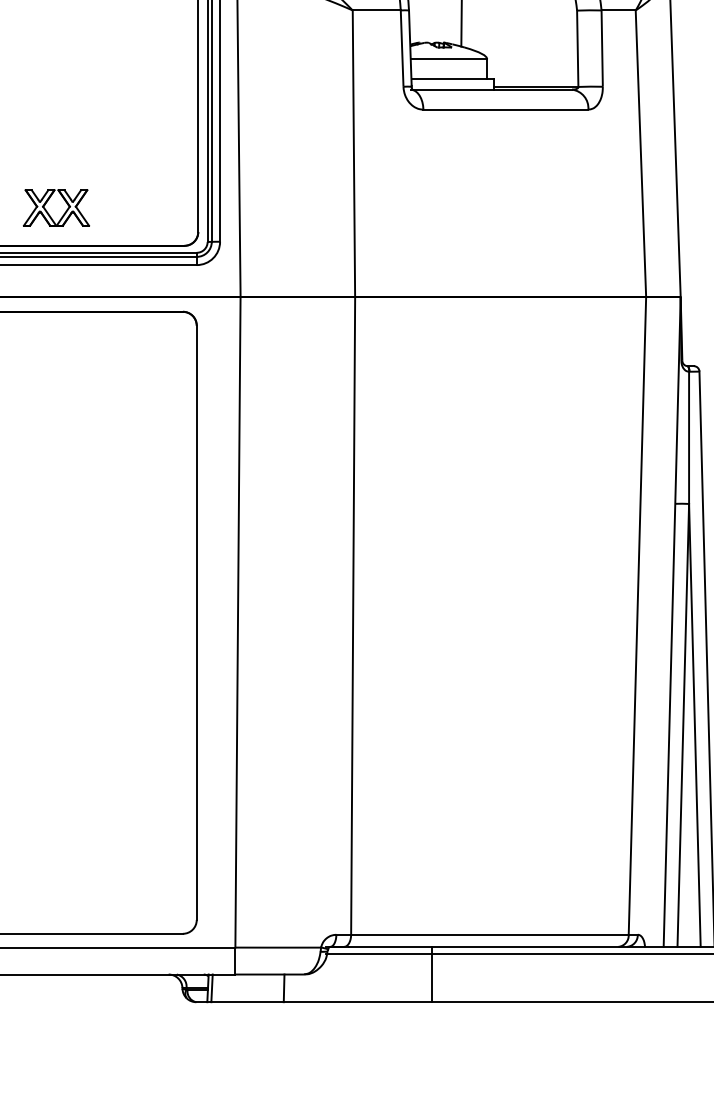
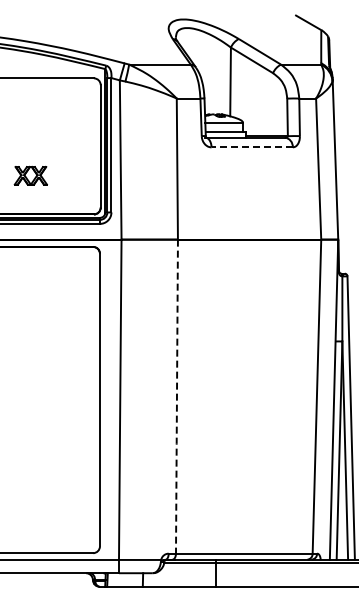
line: (506, 109) -> (252, 147), solid -> dashed
part: (55, 207) -> (30, 175), moved
line: (352, 615) -> (176, 396), solid -> dashed

